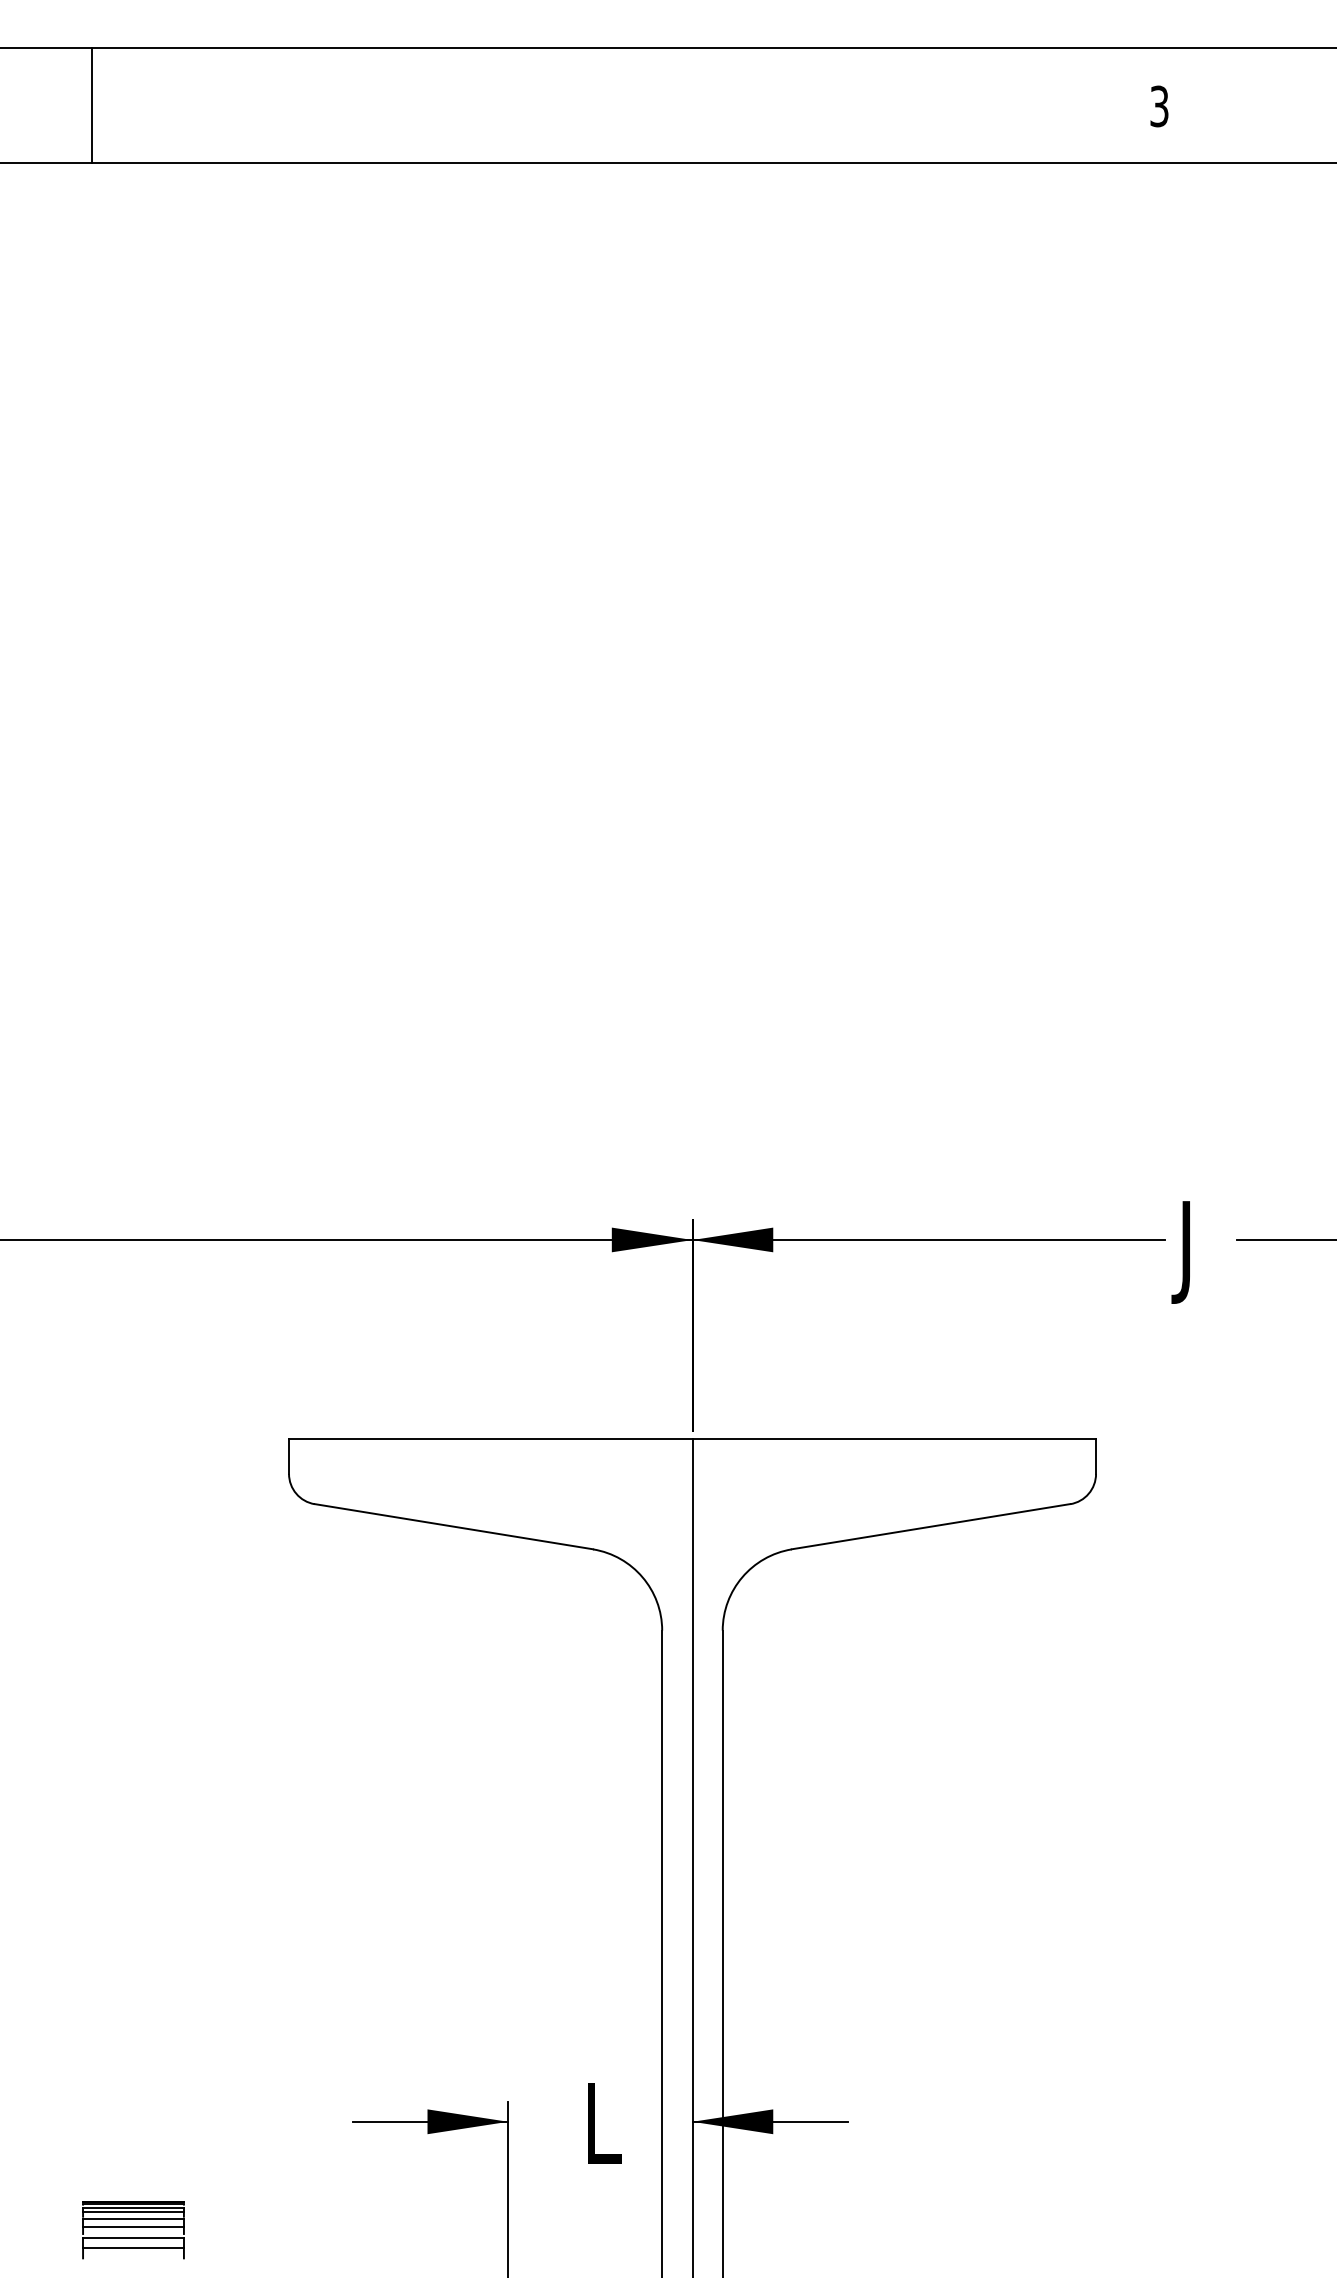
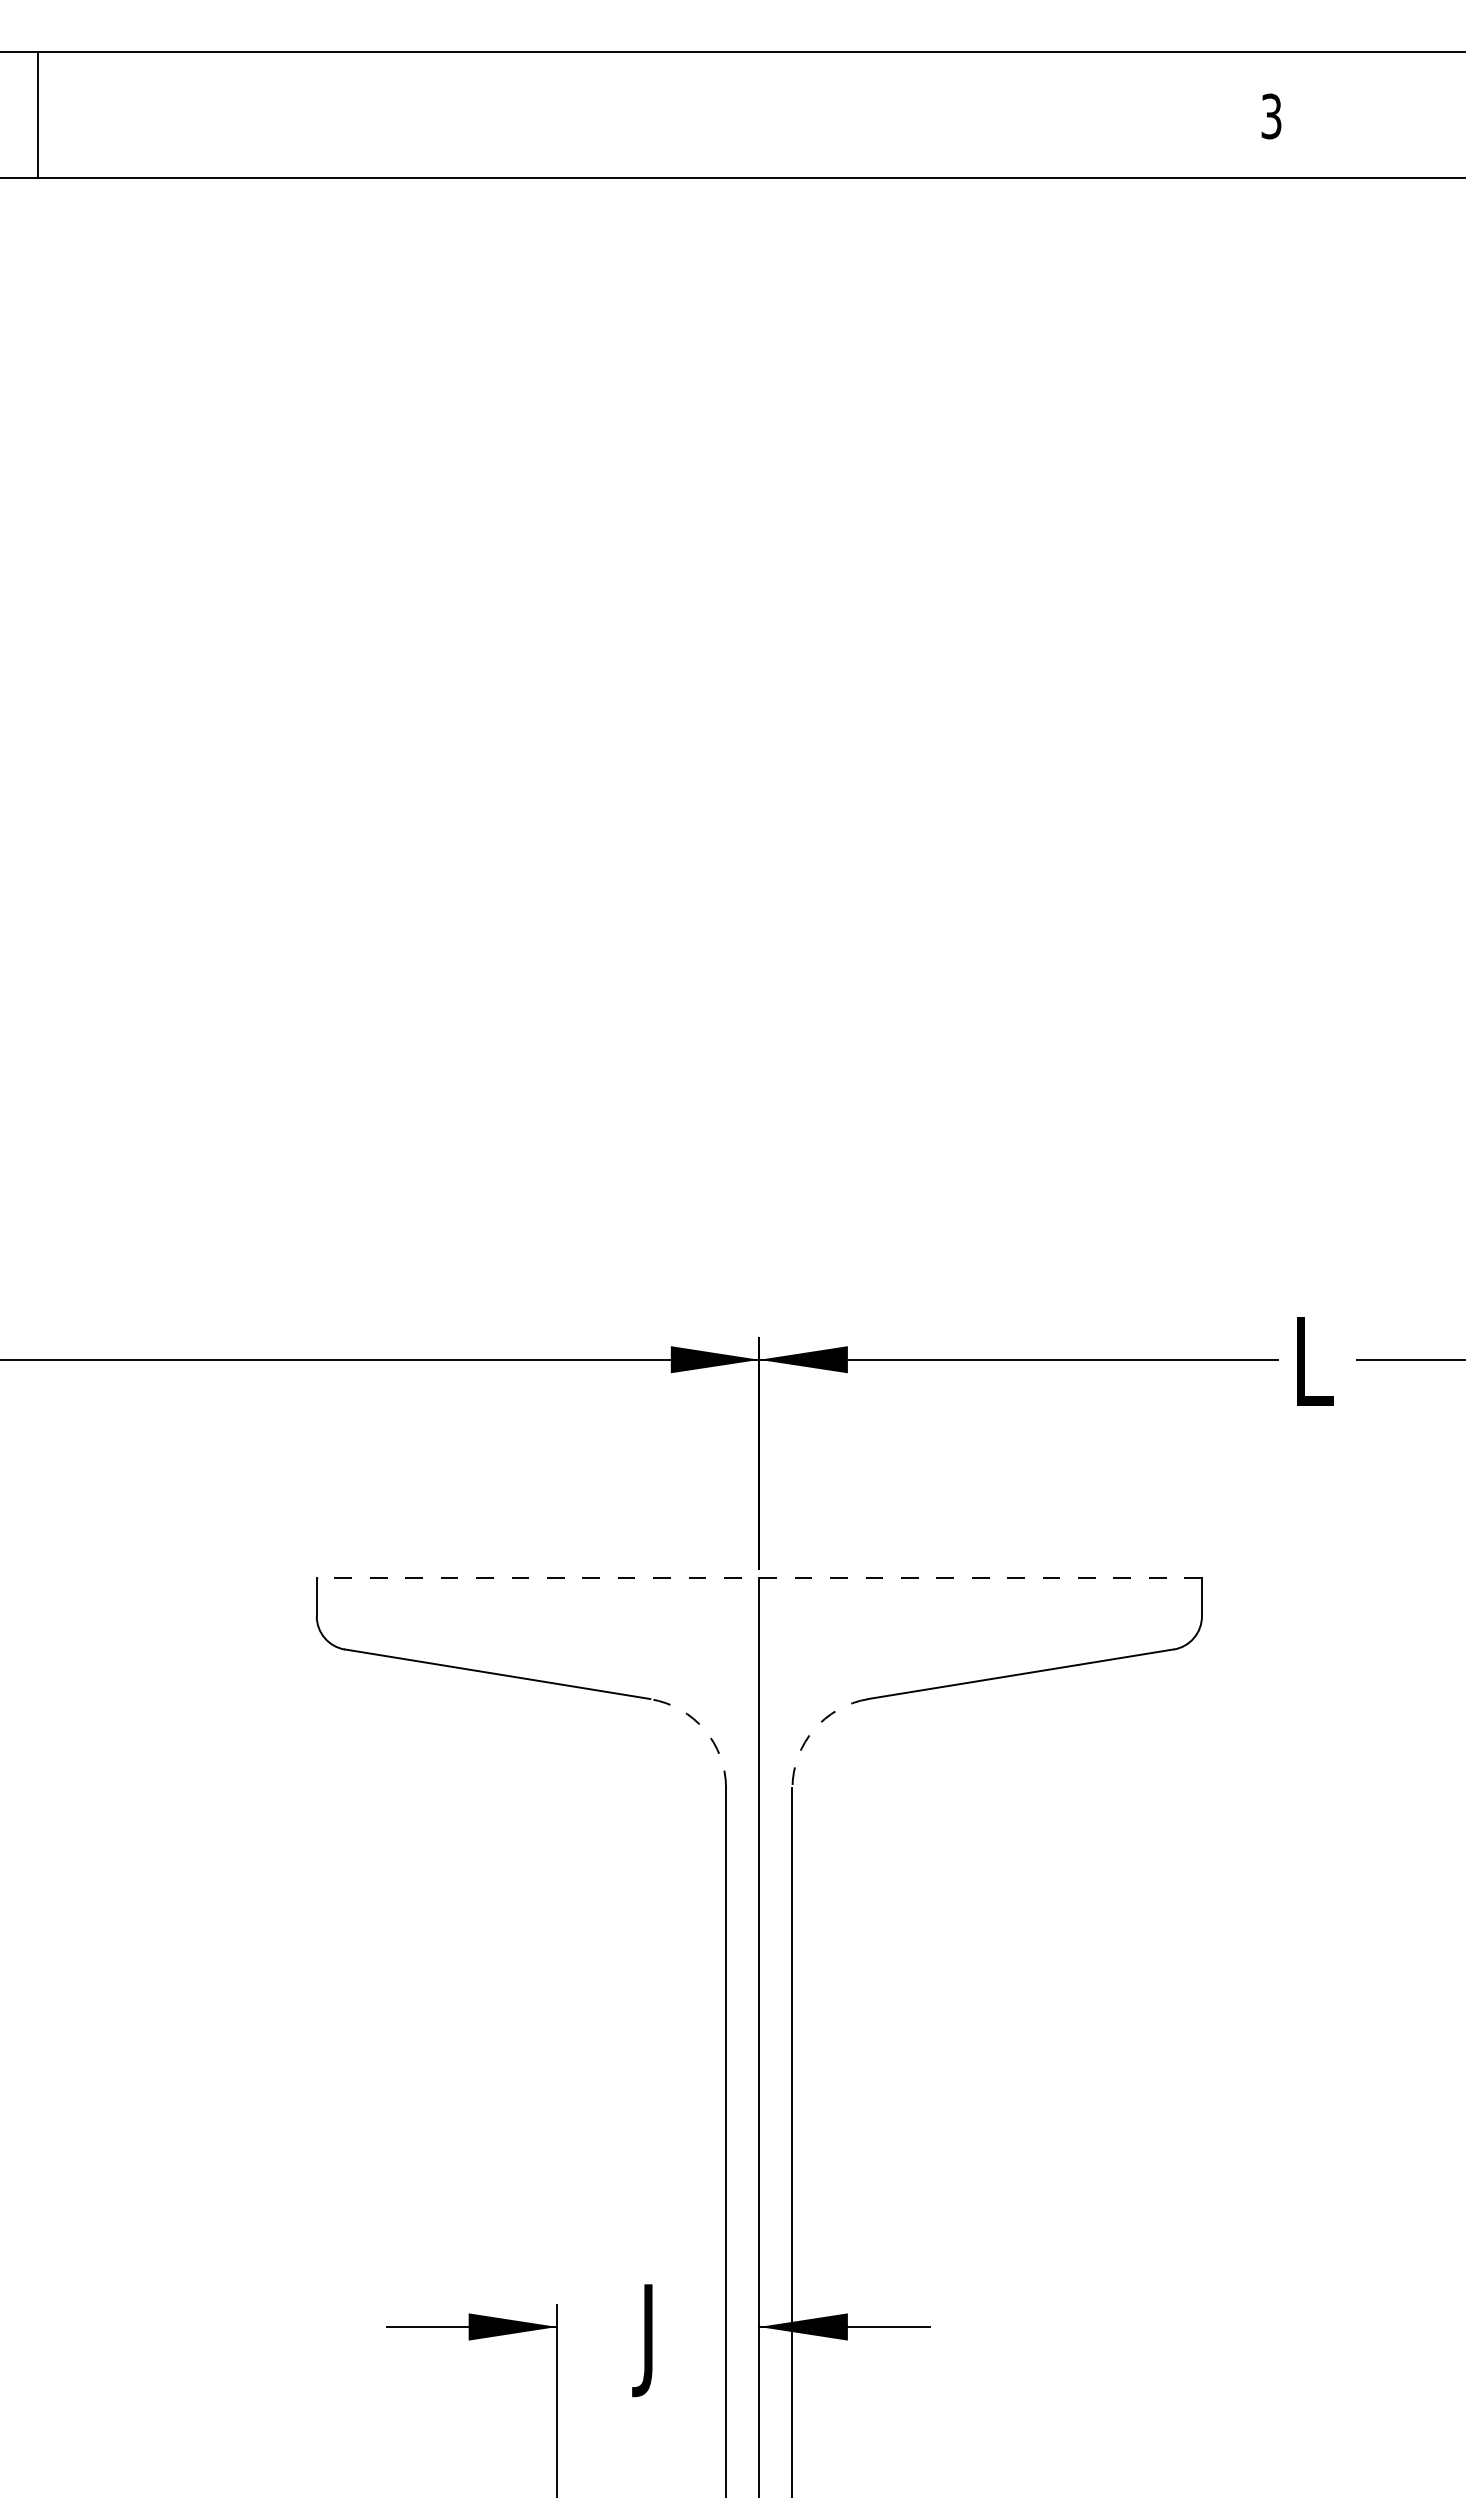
line: (91, 104) -> (37, 114), moved
text: (1193, 1252) -> (1308, 1373), J -> L
line: (692, 1438) -> (759, 1577), solid -> dashed
arc: (642, 1577) -> (704, 1729), solid -> dashed
arc: (742, 1577) -> (814, 1729), solid -> dashed
text: (598, 2134) -> (656, 2340), L -> J
part: (133, 2229) -> (146, 2445), removed

